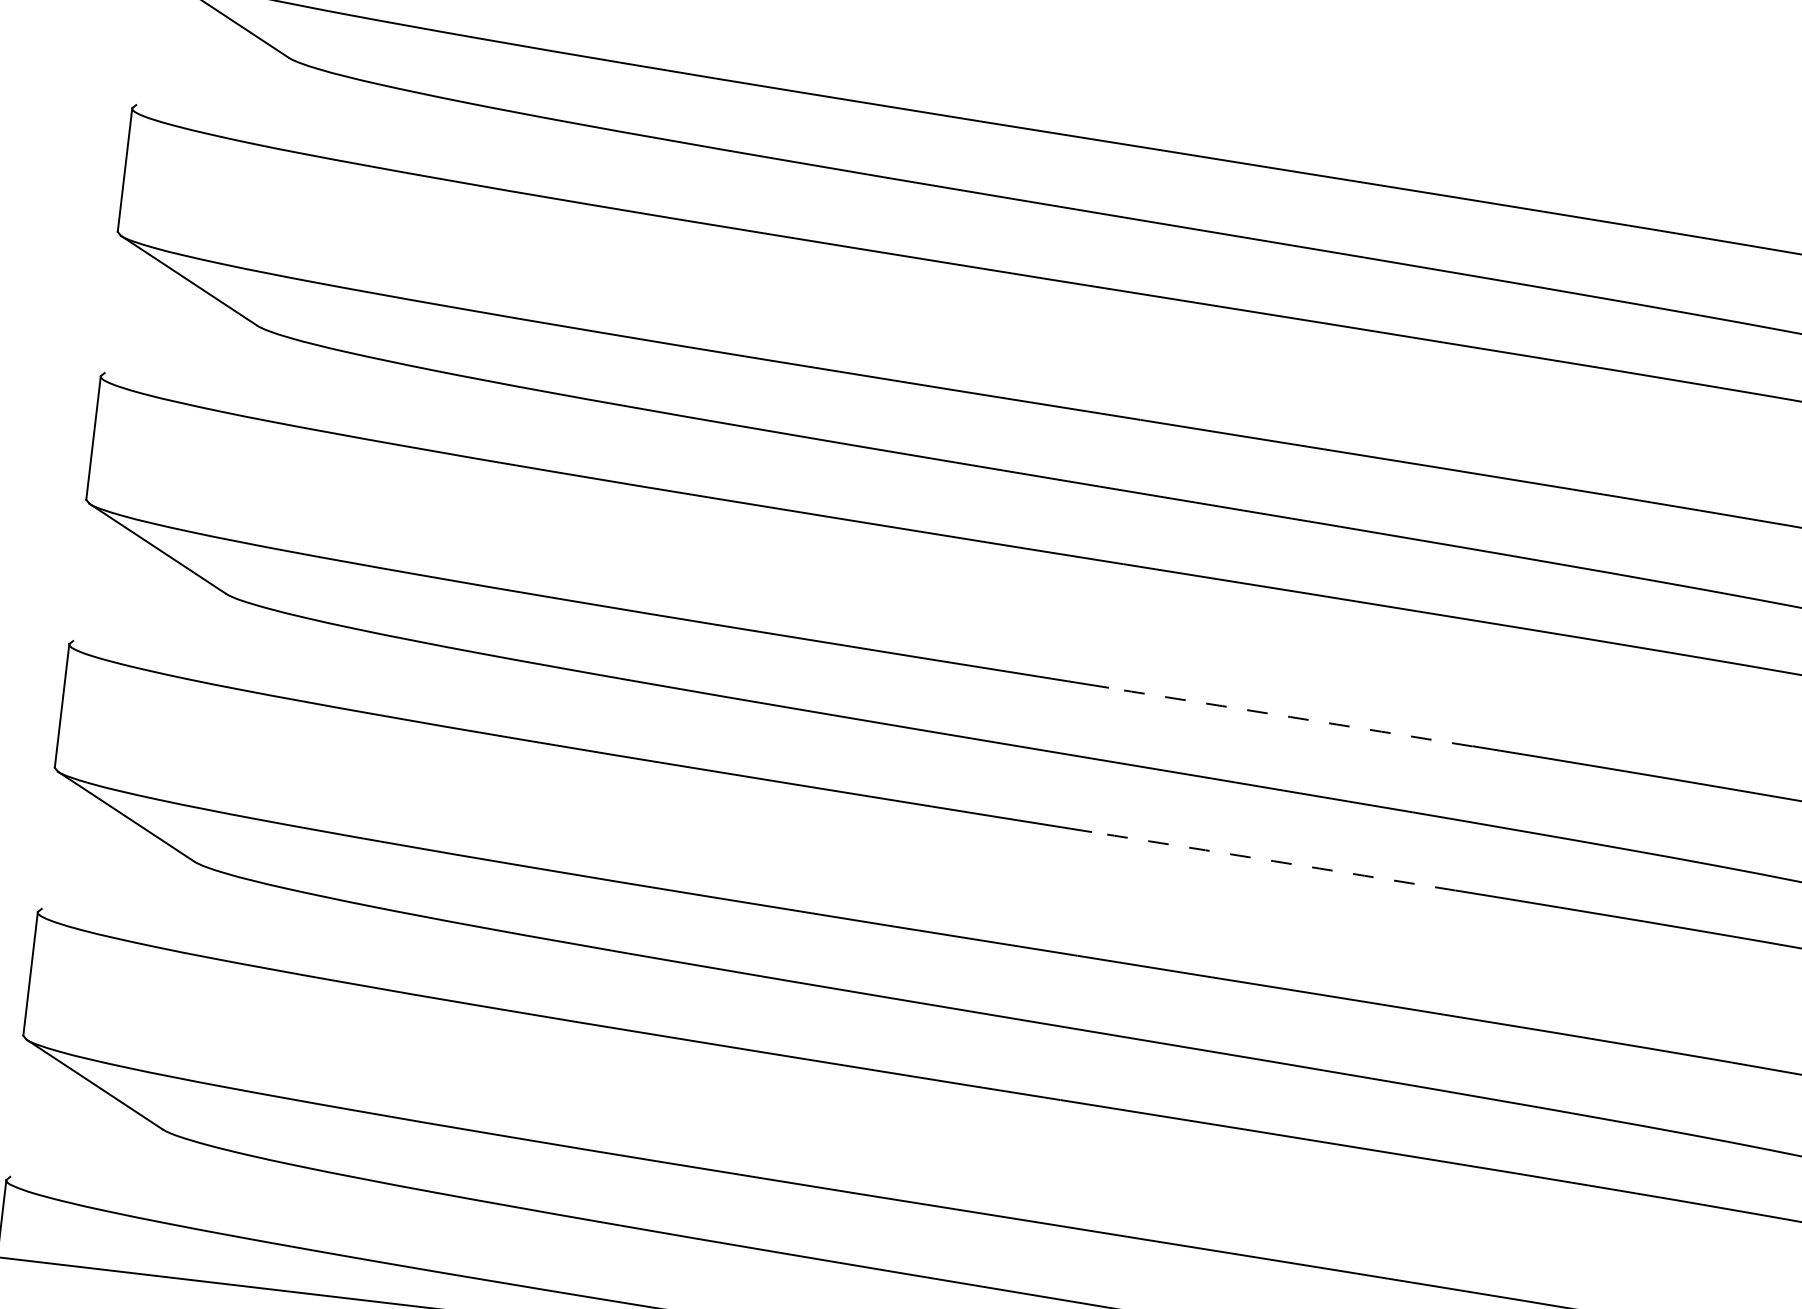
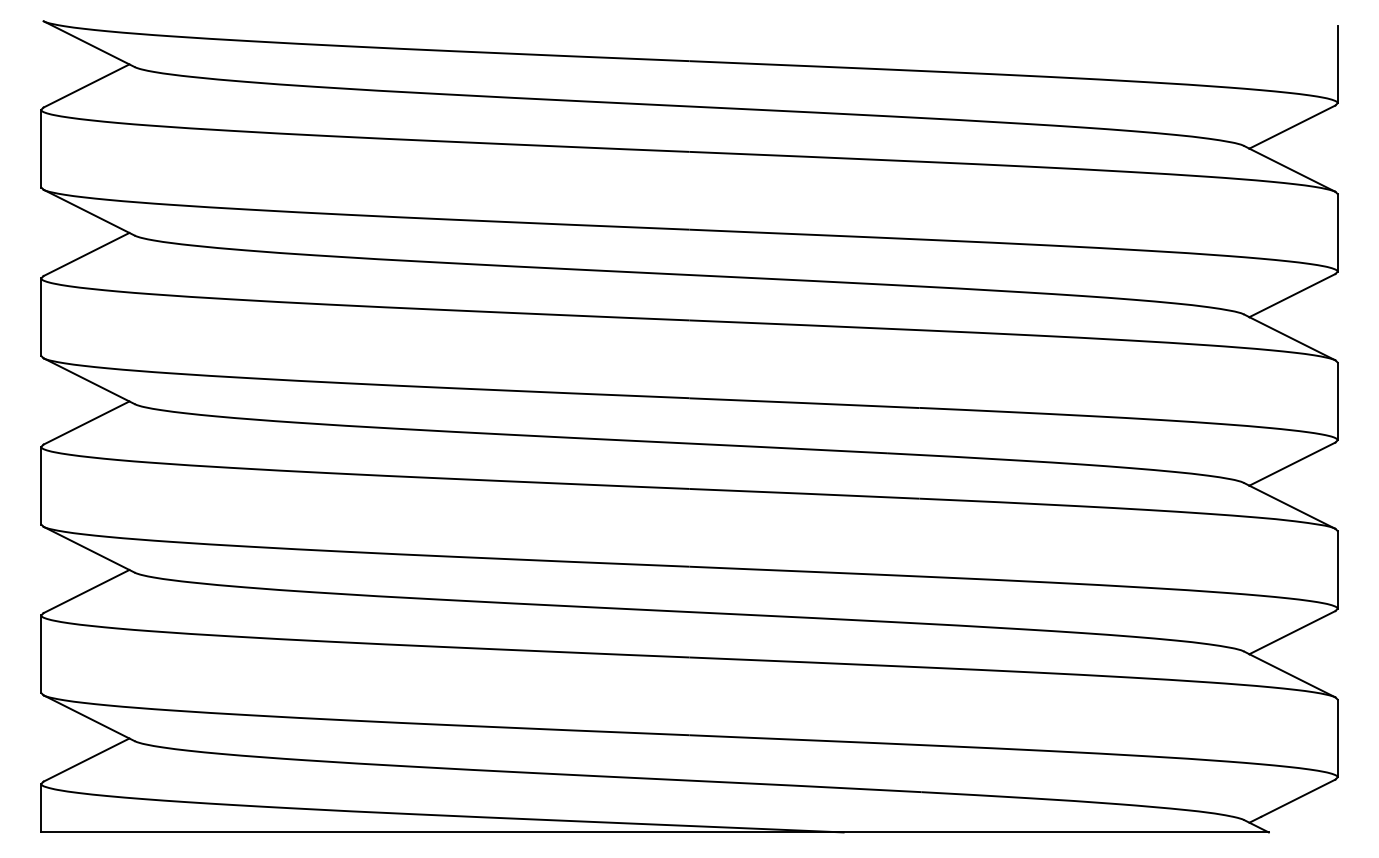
line: (208, 78) -> (86, 85), added
line: (177, 346) -> (86, 254), added
line: (145, 613) -> (86, 422), added
arc: (1290, 717) -> (804, 403), dashed -> solid
arc: (1273, 860) -> (804, 493), dashed -> solid
line: (114, 882) -> (86, 591), added
line: (82, 1149) -> (86, 759), added

